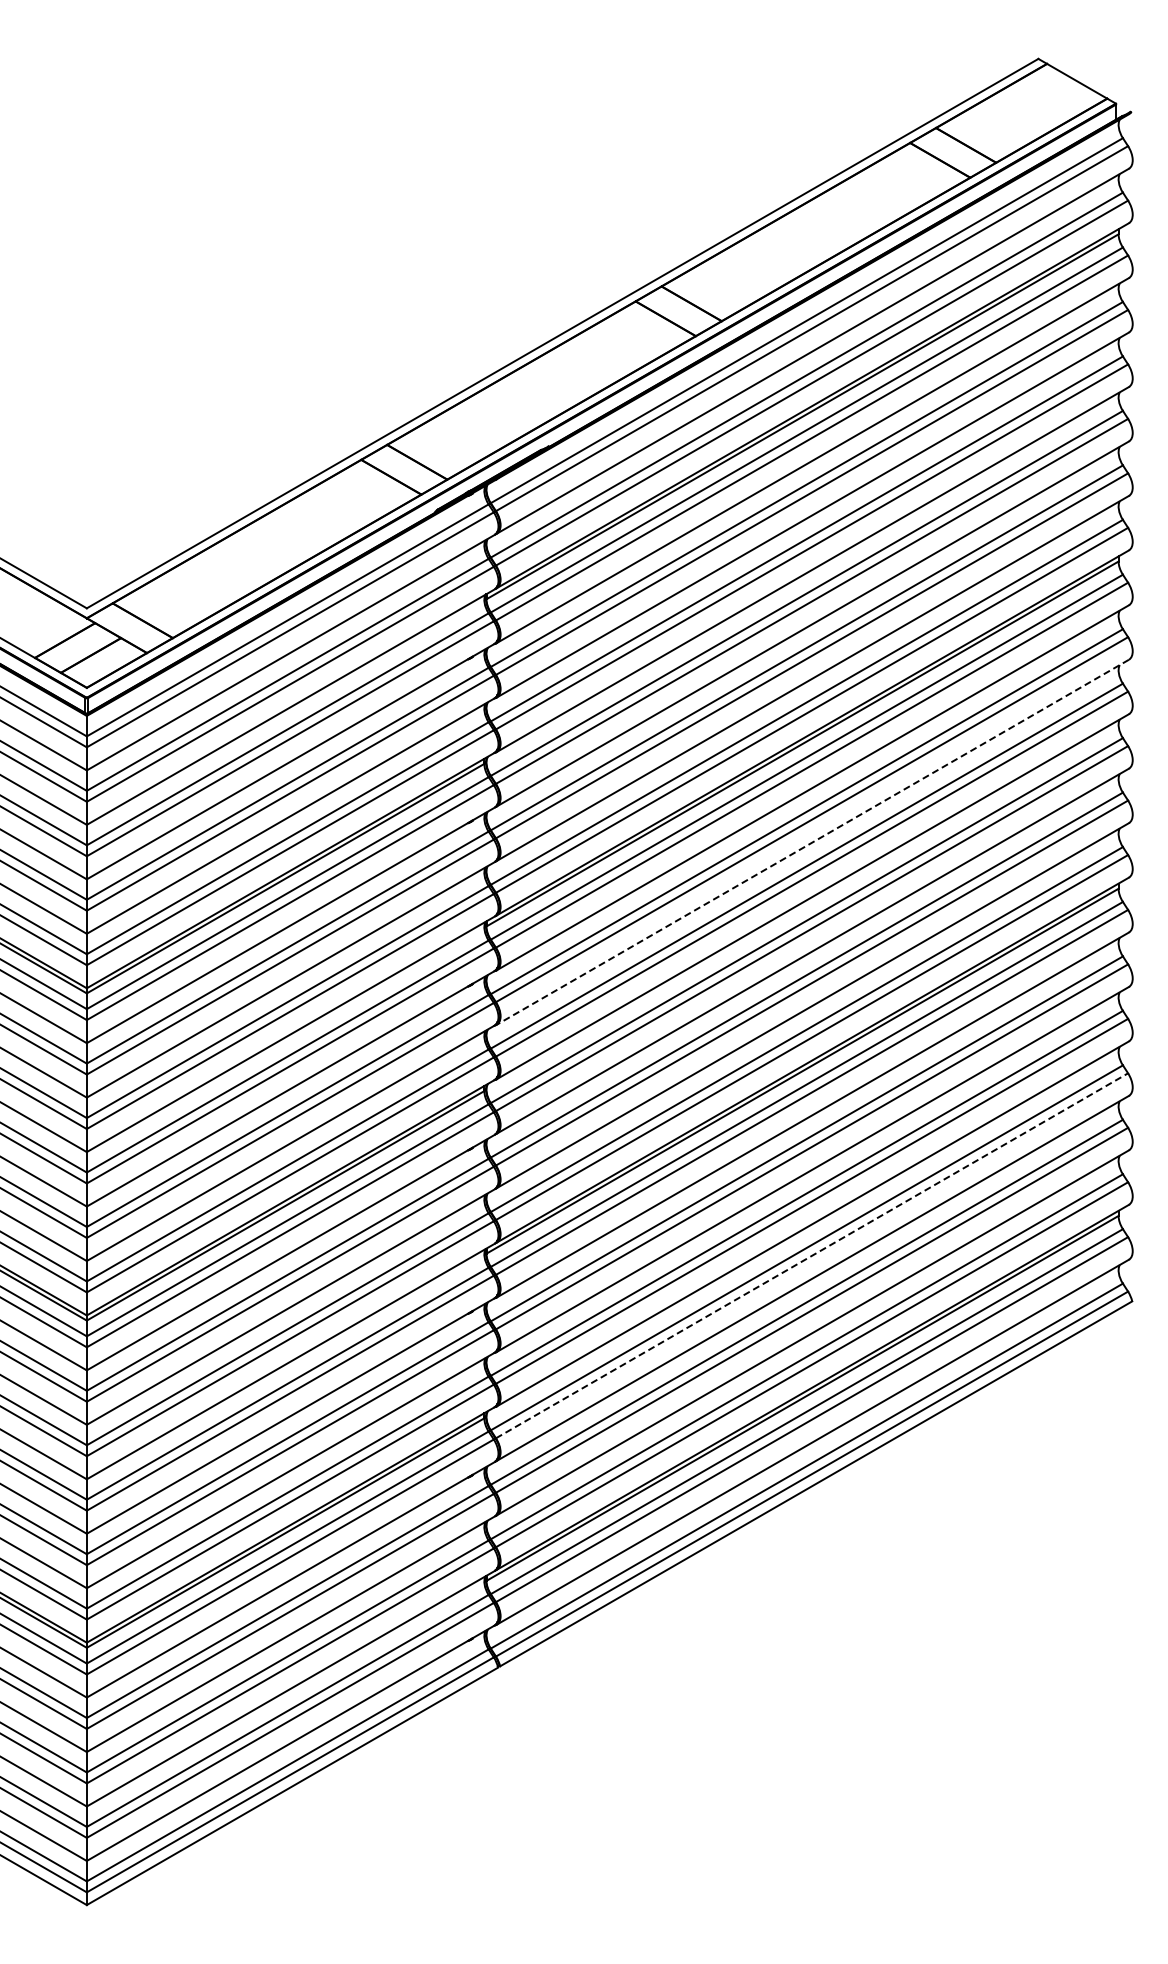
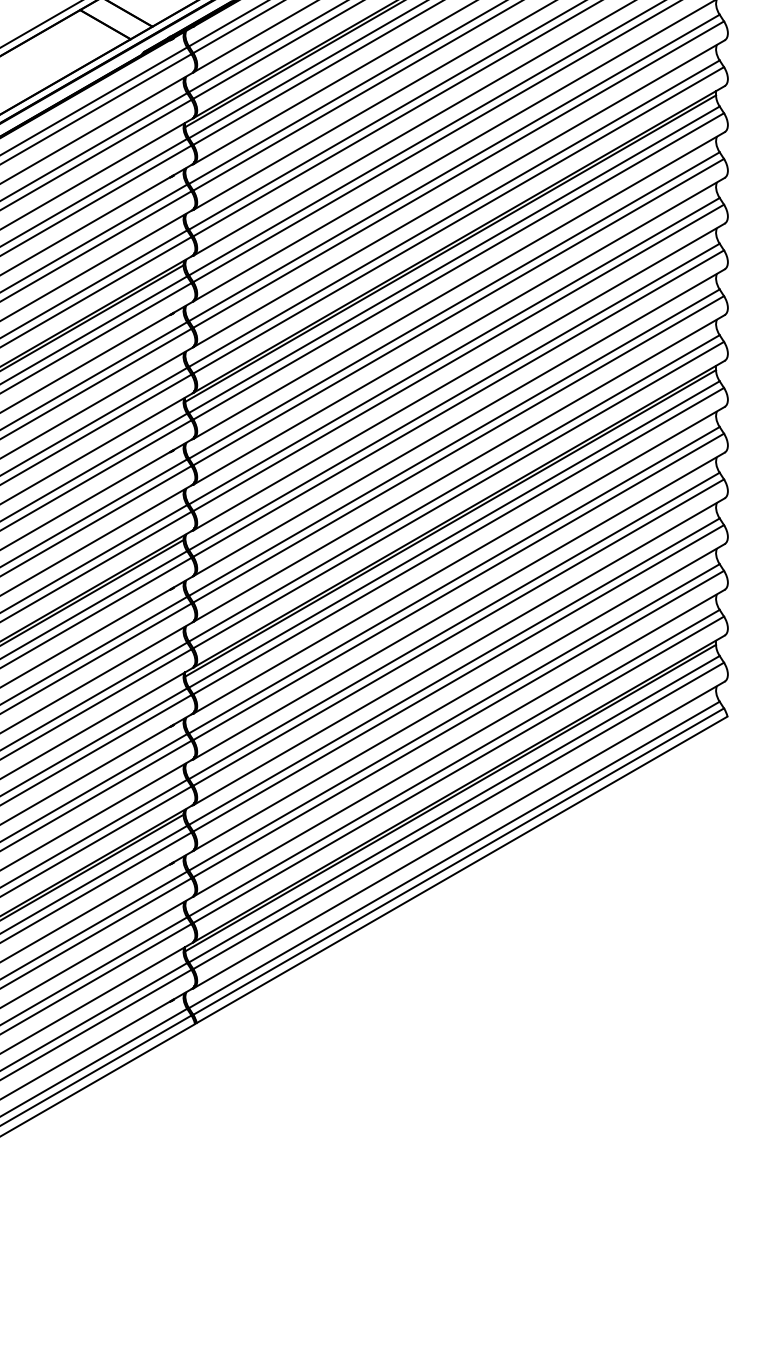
line: (812, 842) -> (459, 331), dashed -> solid
line: (812, 1255) -> (459, 678), dashed -> solid

